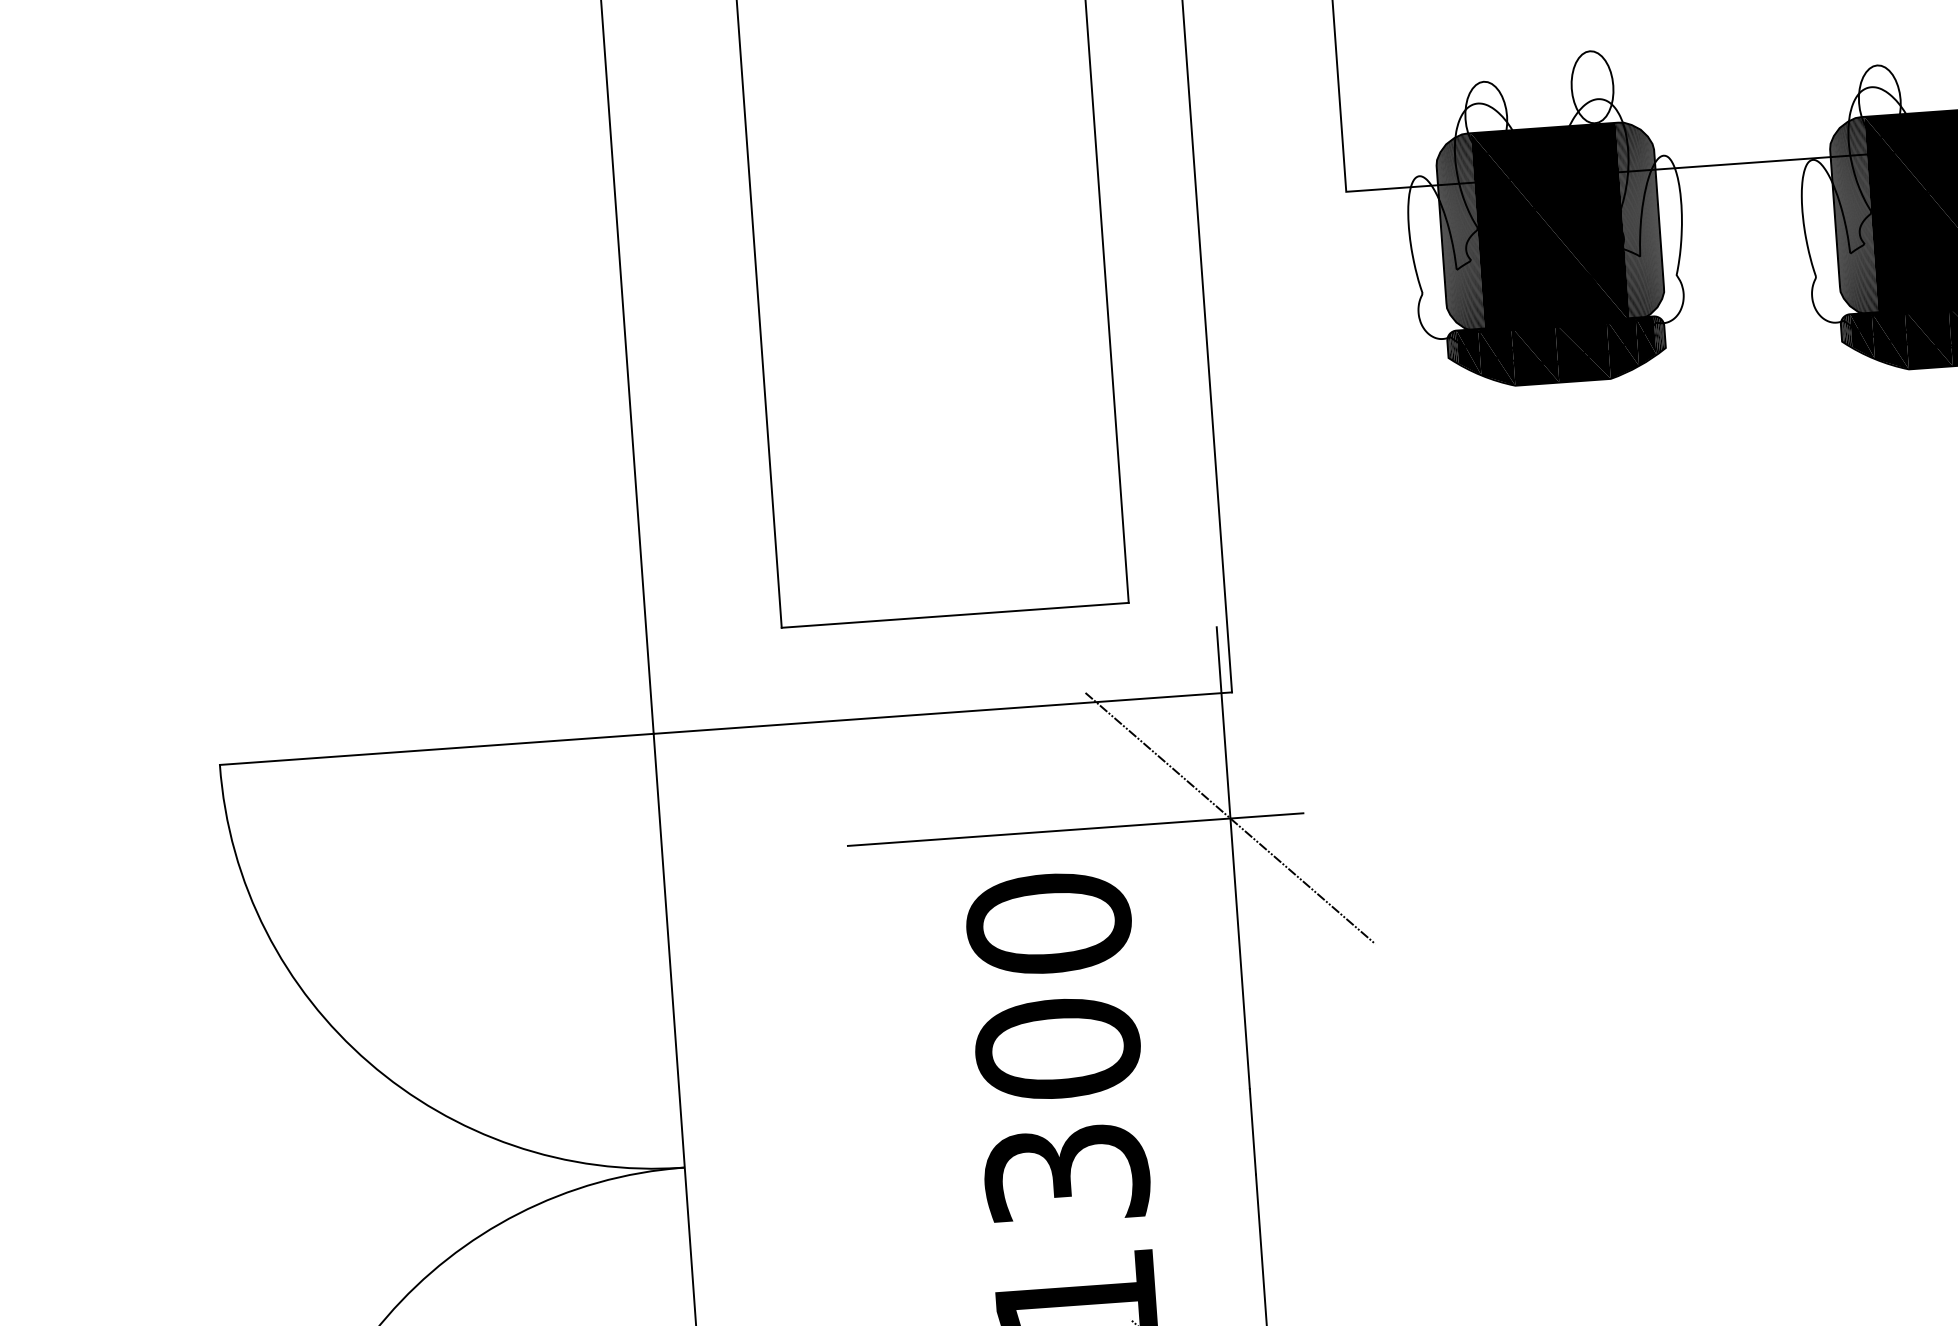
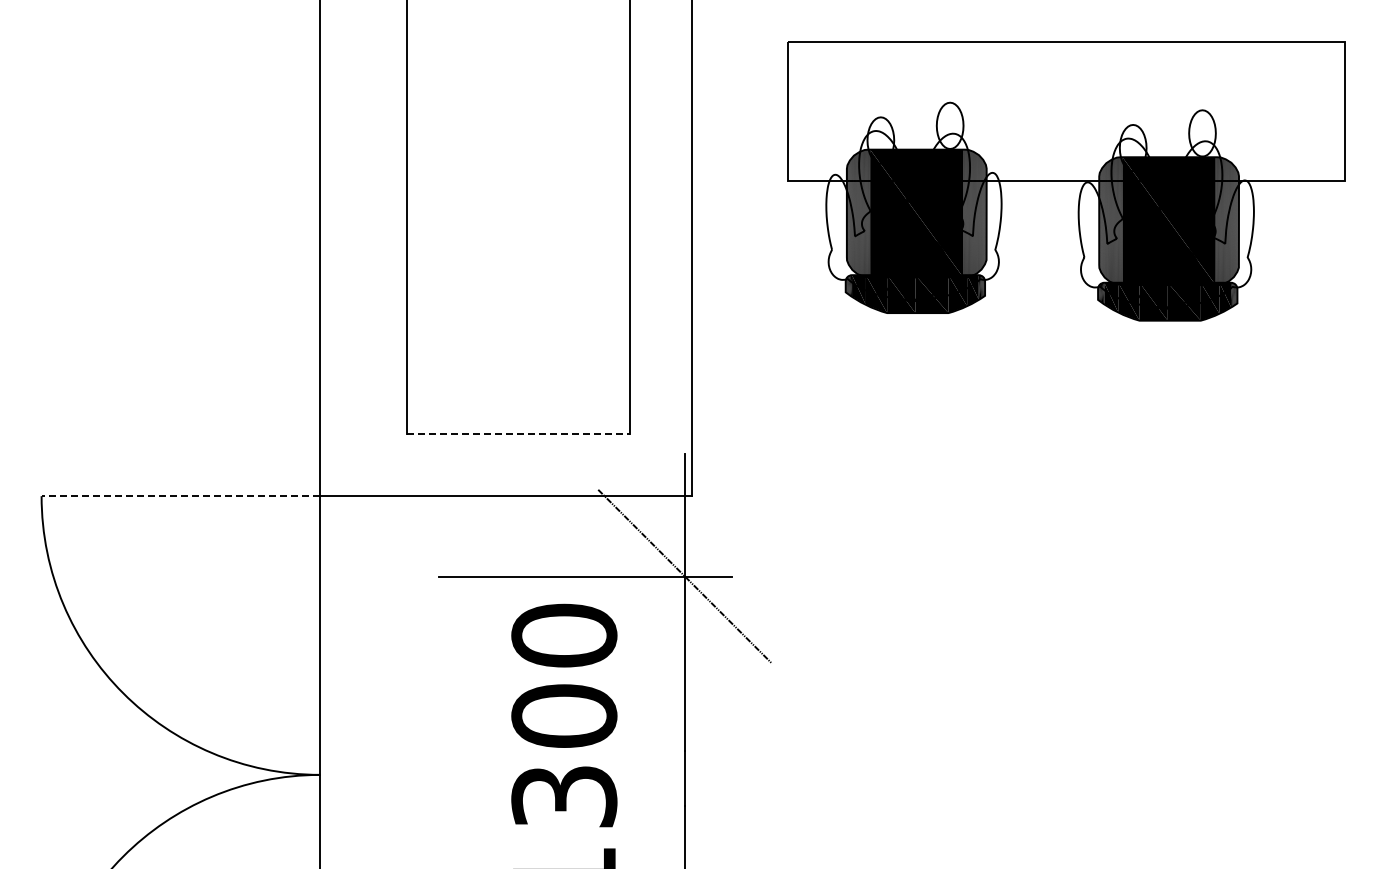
line: (956, 615) -> (519, 434), solid -> dashed
line: (436, 749) -> (180, 496), solid -> dashed

